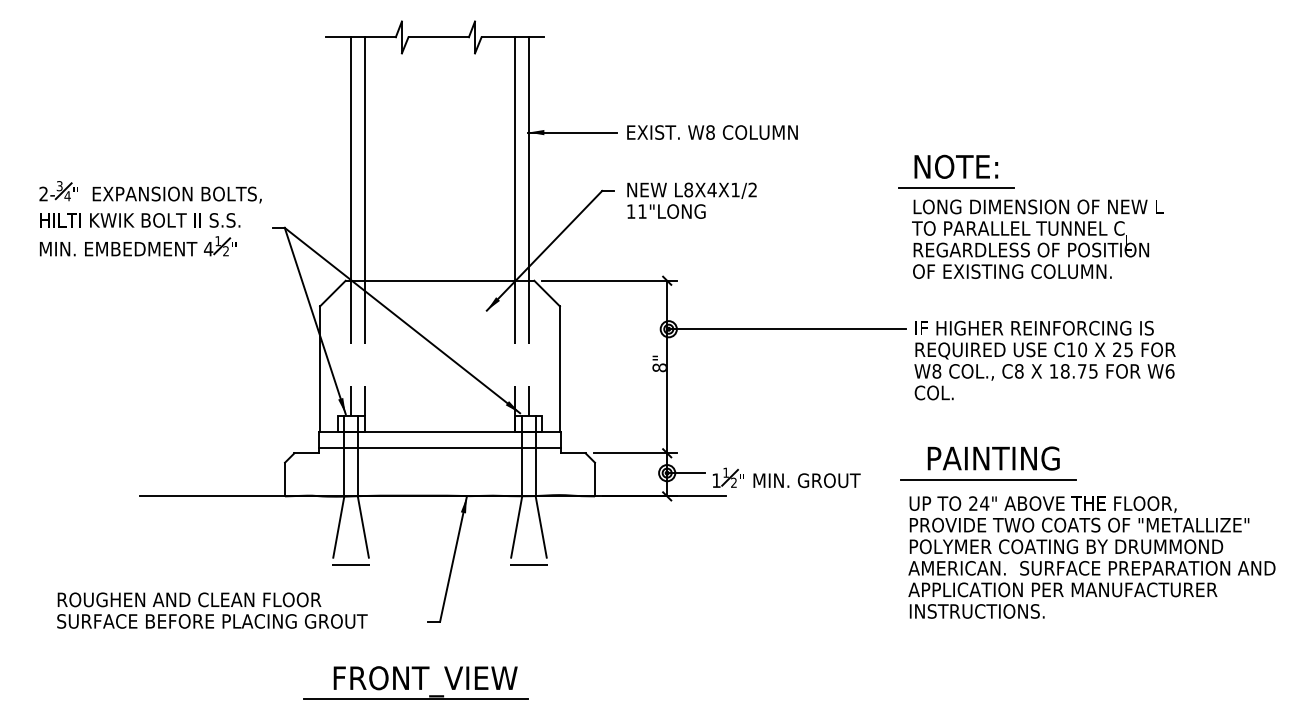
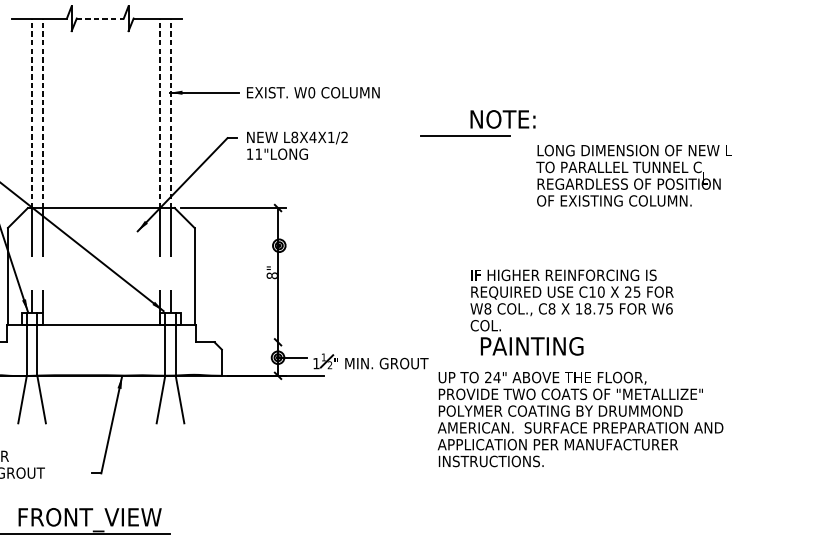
line: (439, 37) -> (100, 18), solid -> dashed
text: (710, 132) -> (311, 92), W8 -> W0
line: (351, 159) -> (32, 113), solid -> dashed
line: (364, 159) -> (42, 113), solid -> dashed
line: (515, 159) -> (160, 113), solid -> dashed
line: (528, 159) -> (170, 113), solid -> dashed
line: (956, 187) -> (465, 135), moved
text: (1037, 238) -> (633, 175), moved
line: (786, 329) -> (370, 245), removed
text: (1044, 360) -> (571, 300), moved
line: (439, 447) -> (100, 337), removed
line: (634, 453) -> (252, 342), removed
line: (987, 479) -> (527, 362), removed
text: (1091, 557) -> (580, 419), moved
line: (351, 564) -> (32, 428), removed
line: (528, 564) -> (170, 428), removed

